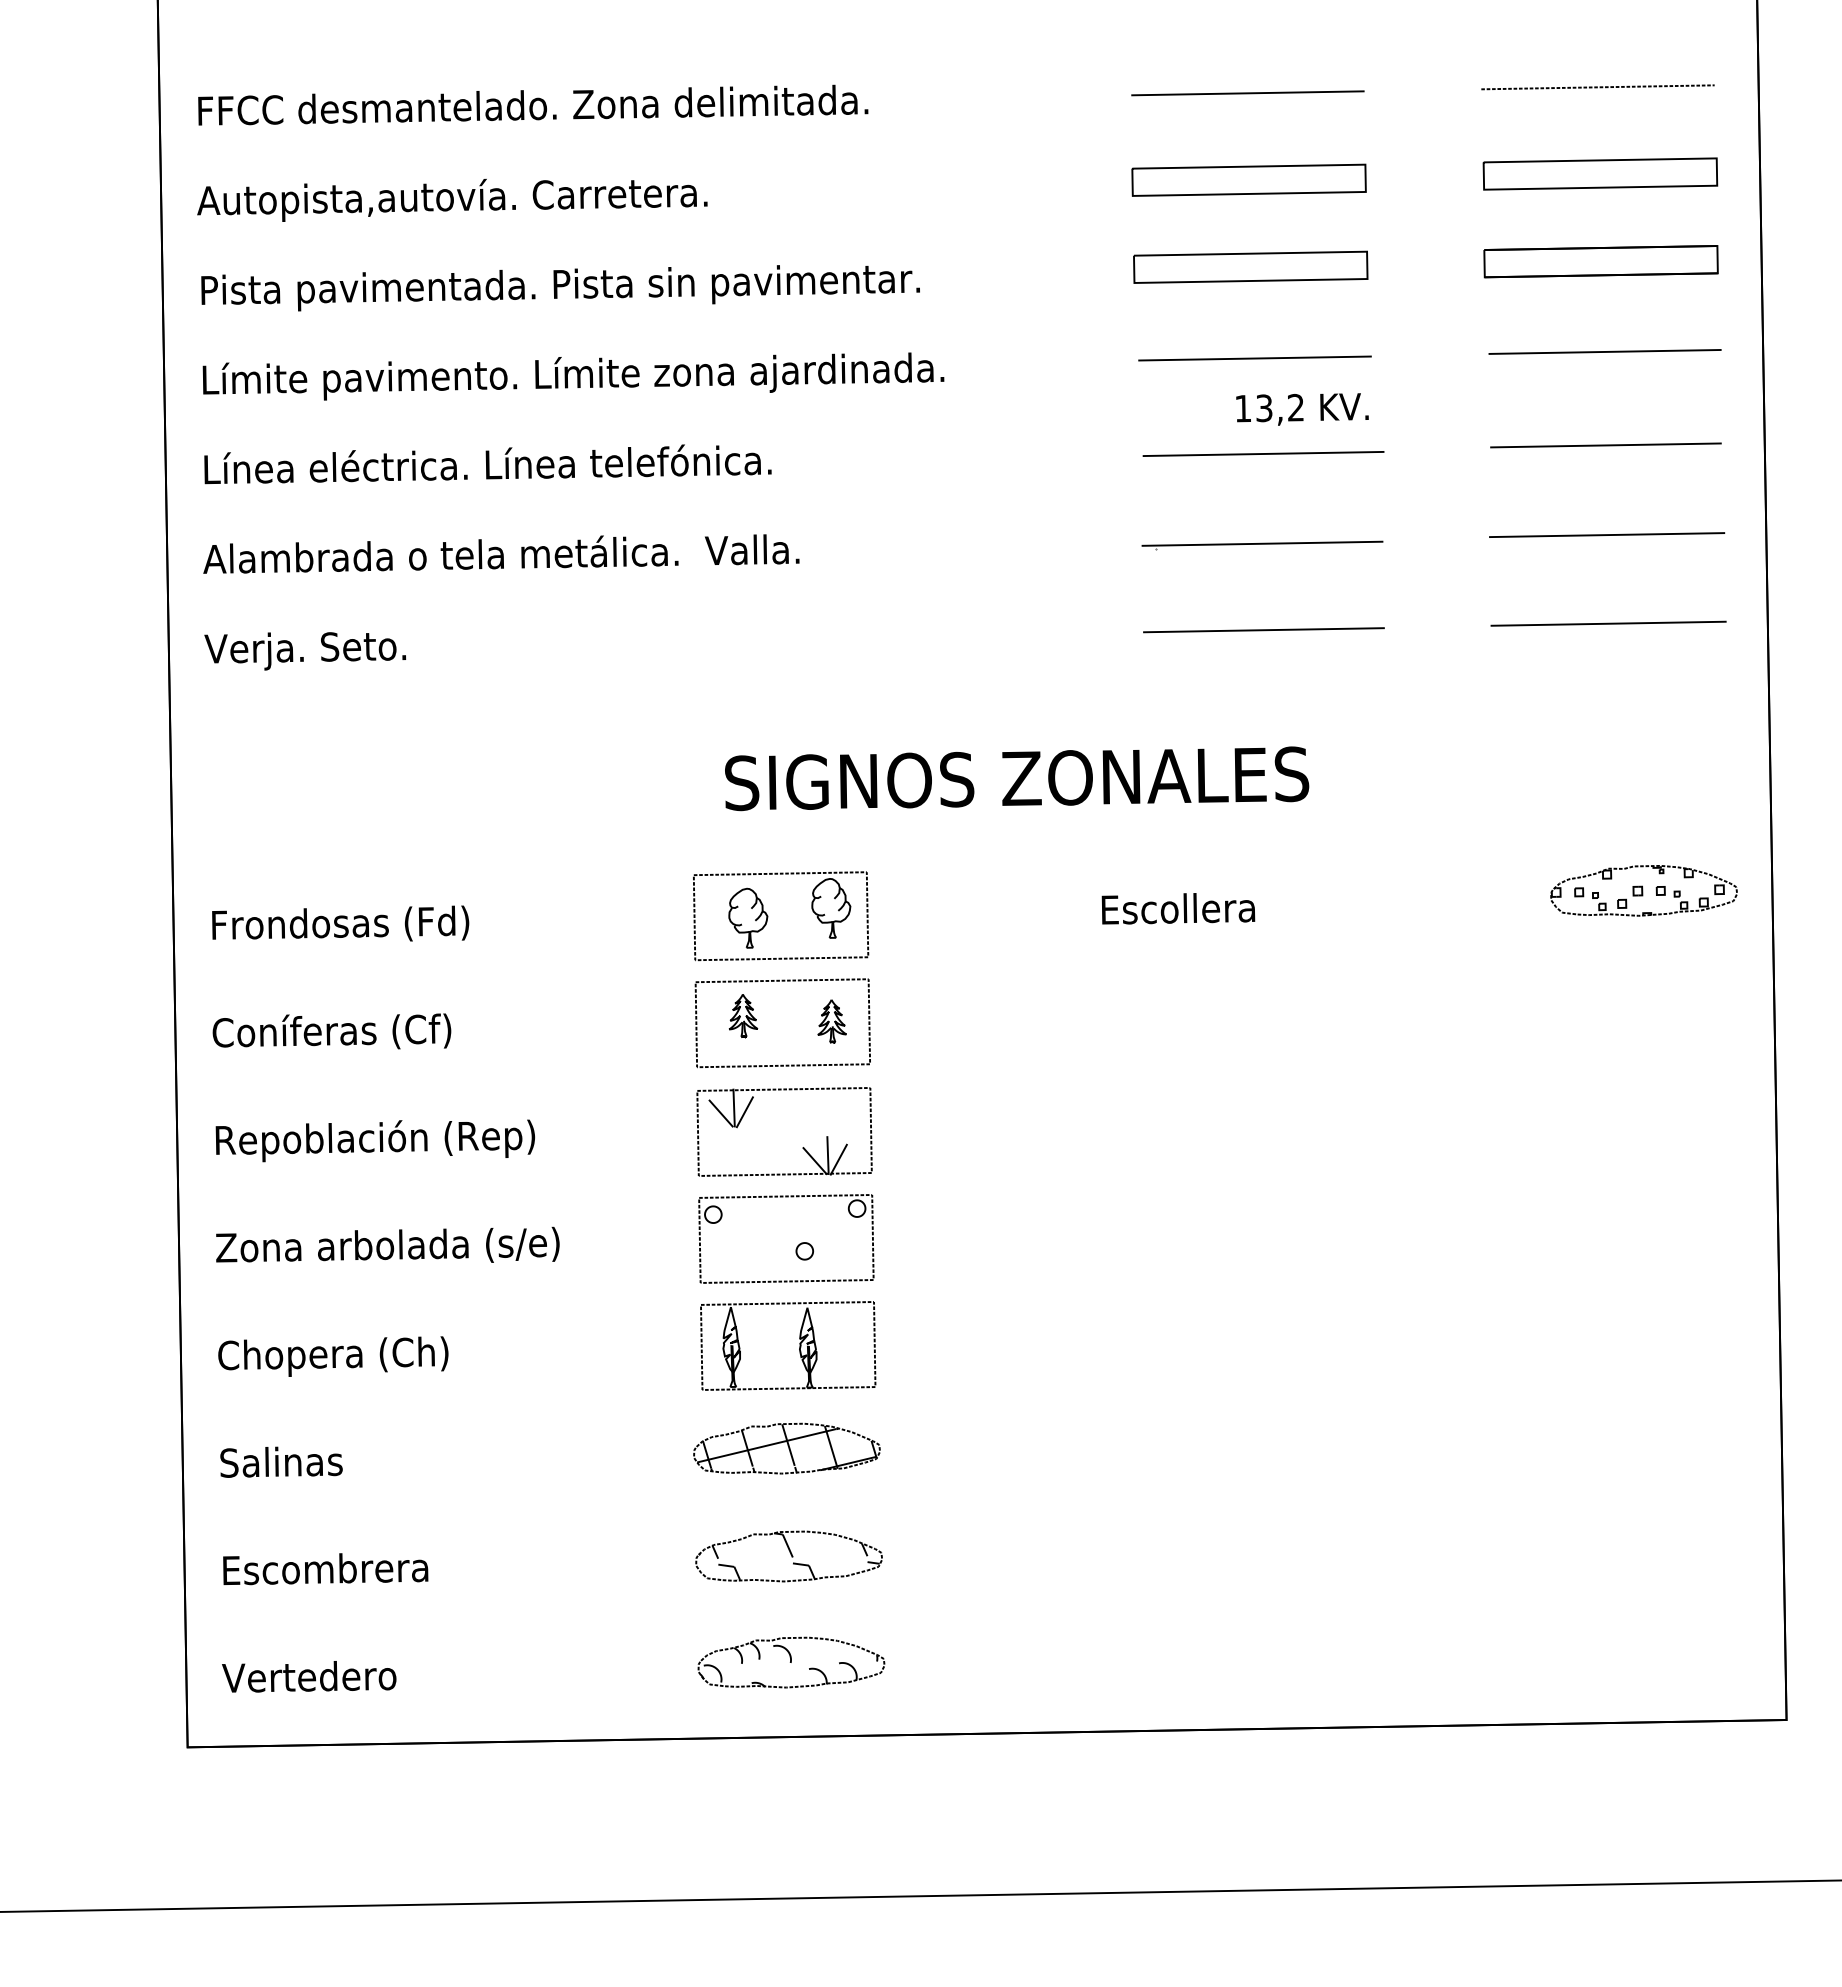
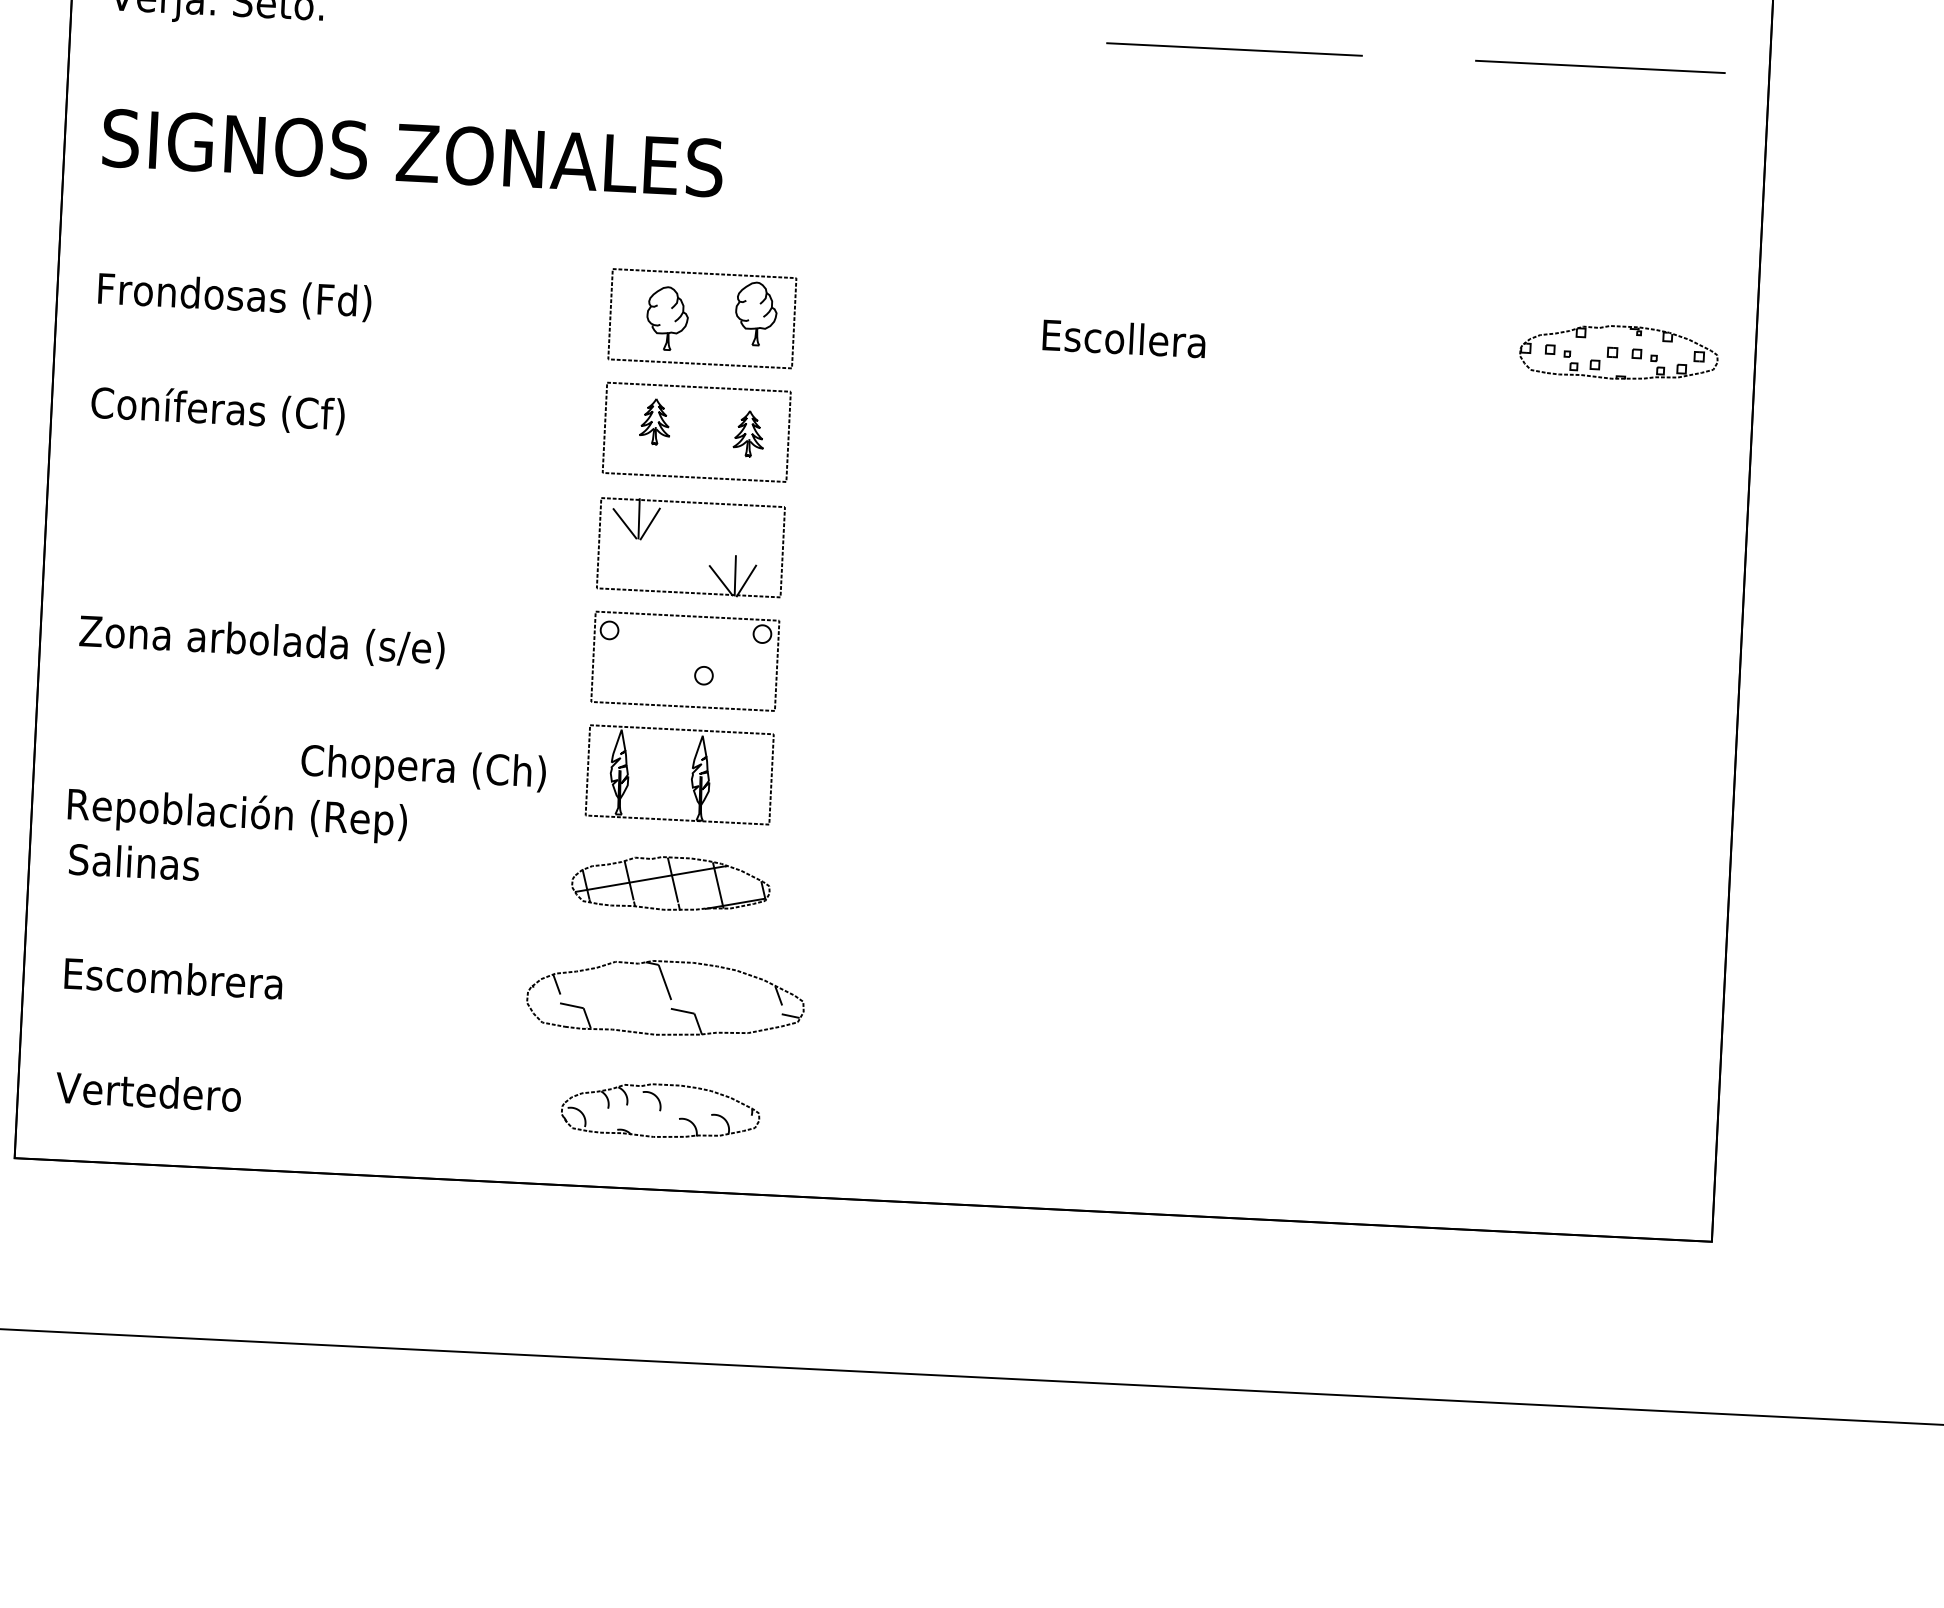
text: (1017, 778) -> (413, 152), moved
text: (374, 1140) -> (236, 815), moved
text: (333, 1356) -> (423, 769), moved
part: (788, 1556) -> (665, 998), size x1.4

